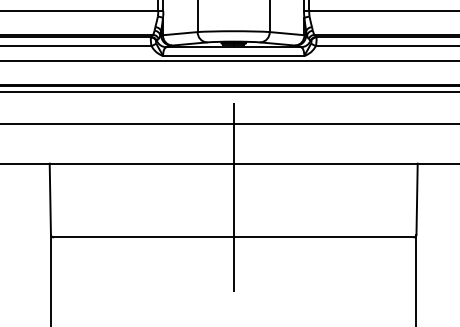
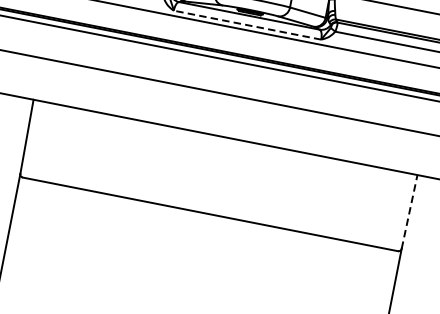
line: (233, 56) -> (247, 25), solid -> dashed
line: (233, 198) -> (218, 173), removed
line: (417, 198) -> (410, 211), solid -> dashed

